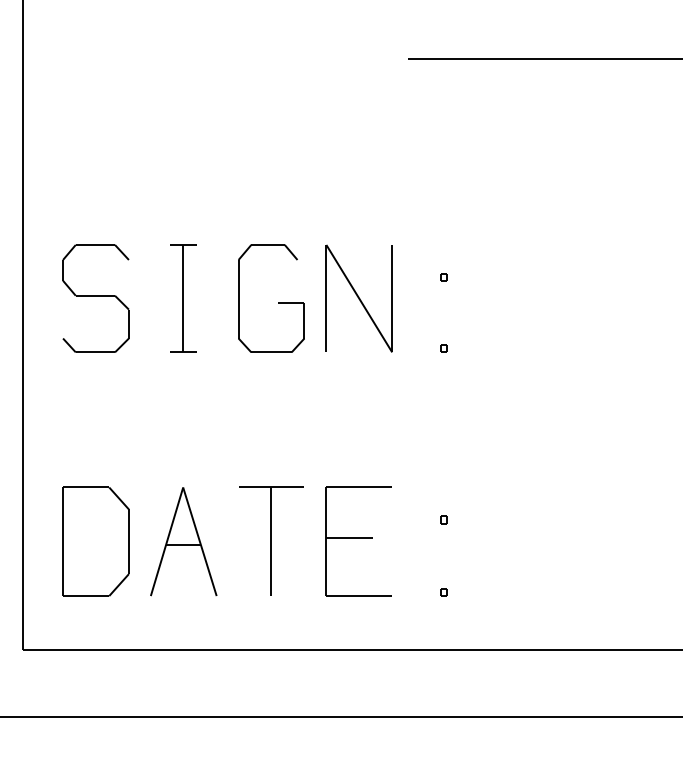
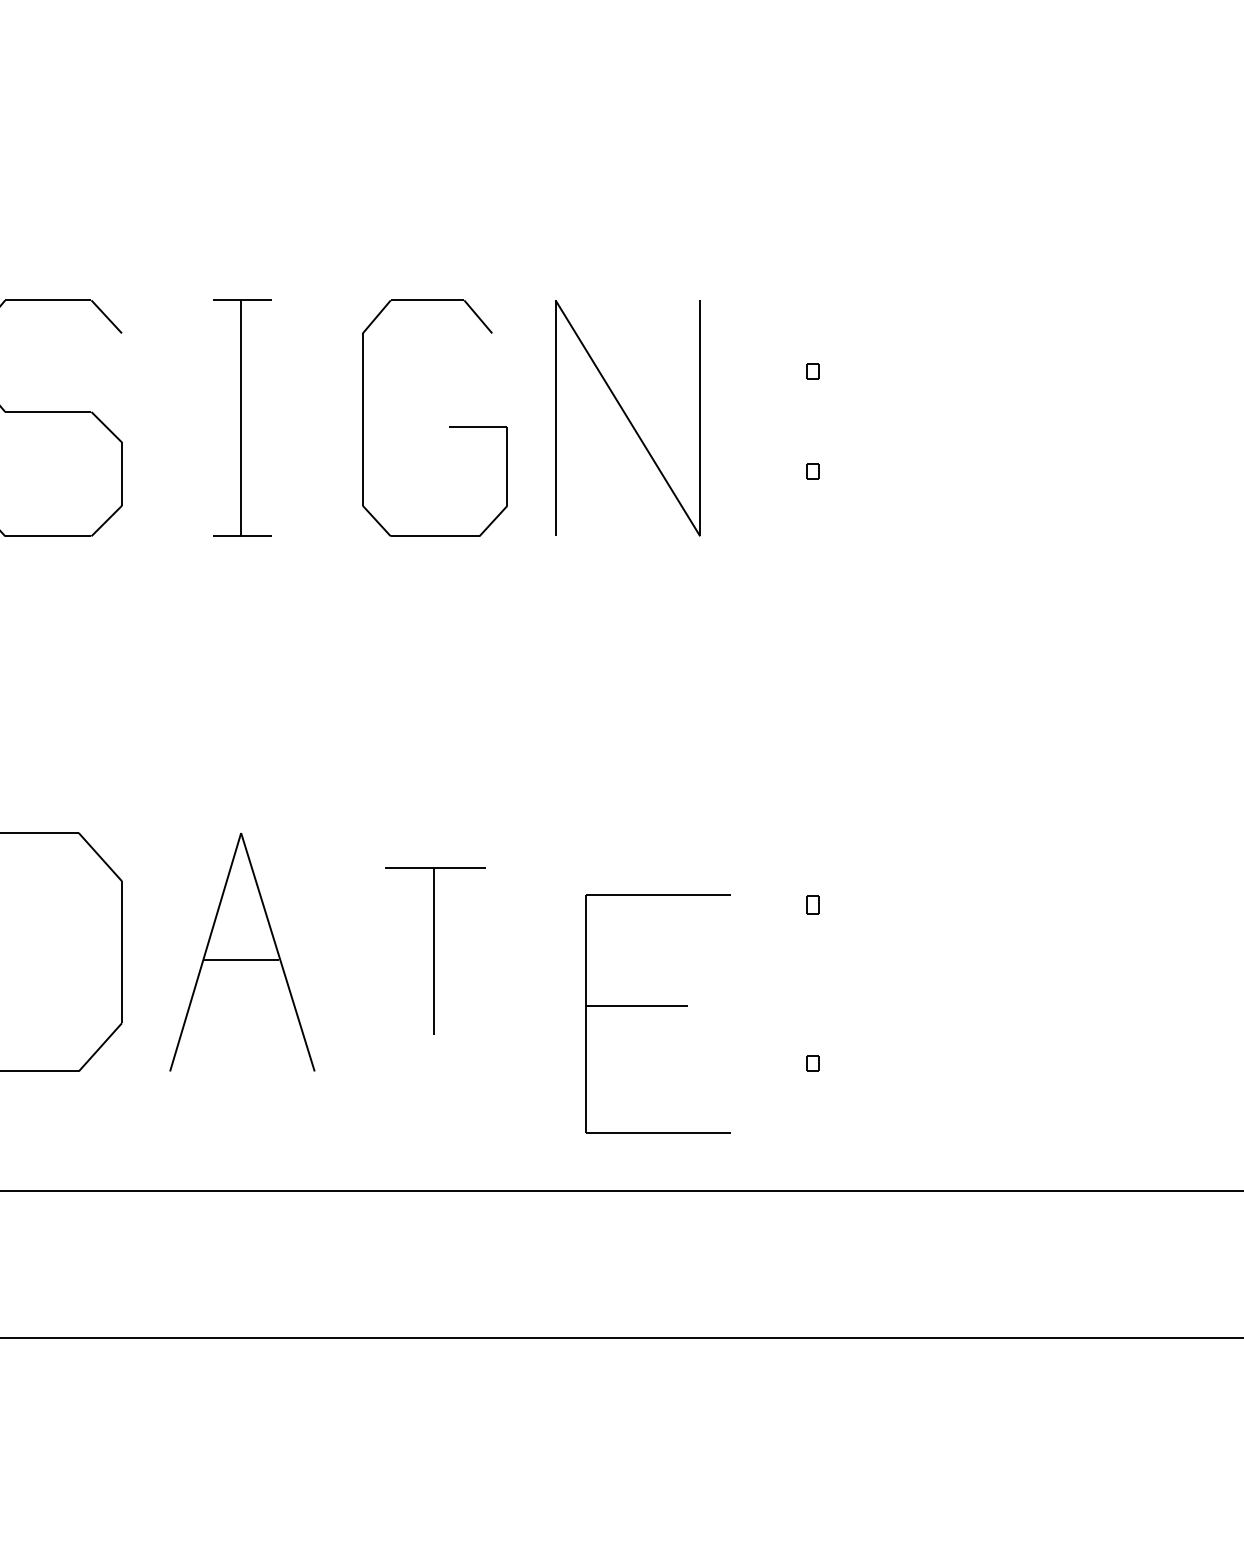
part: (443, 348) -> (812, 470), moved
part: (271, 540) -> (435, 949), size x0.7
part: (358, 541) -> (656, 1013), moved

